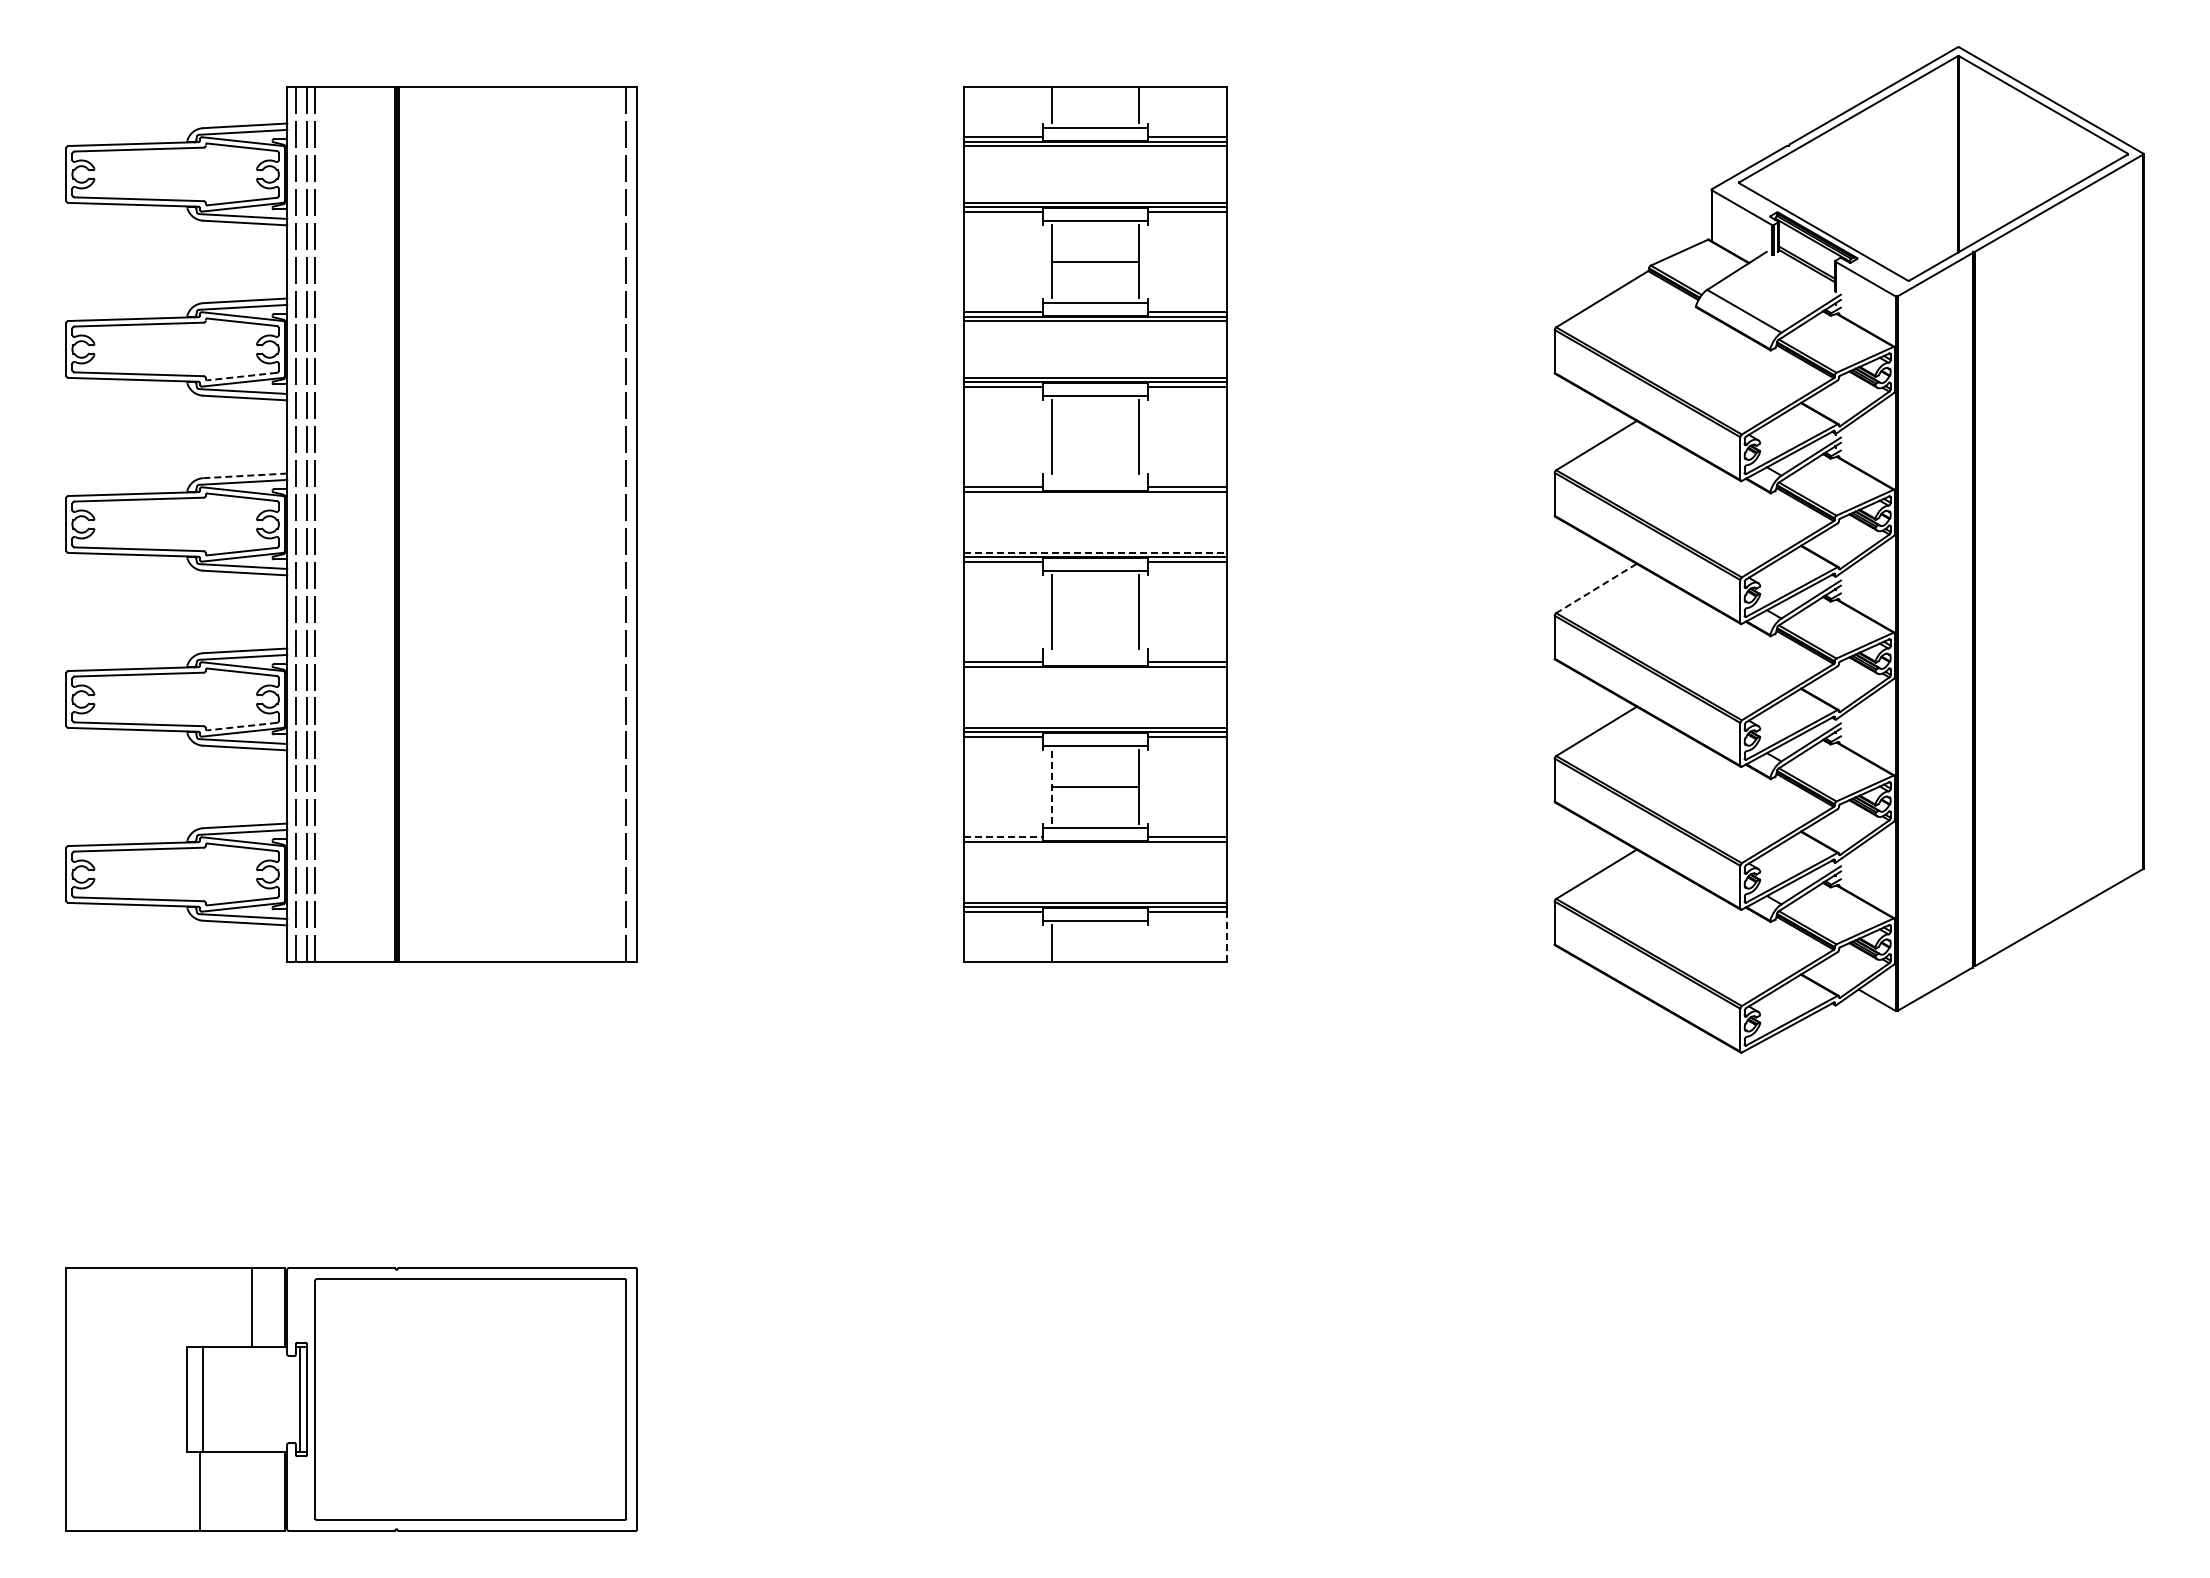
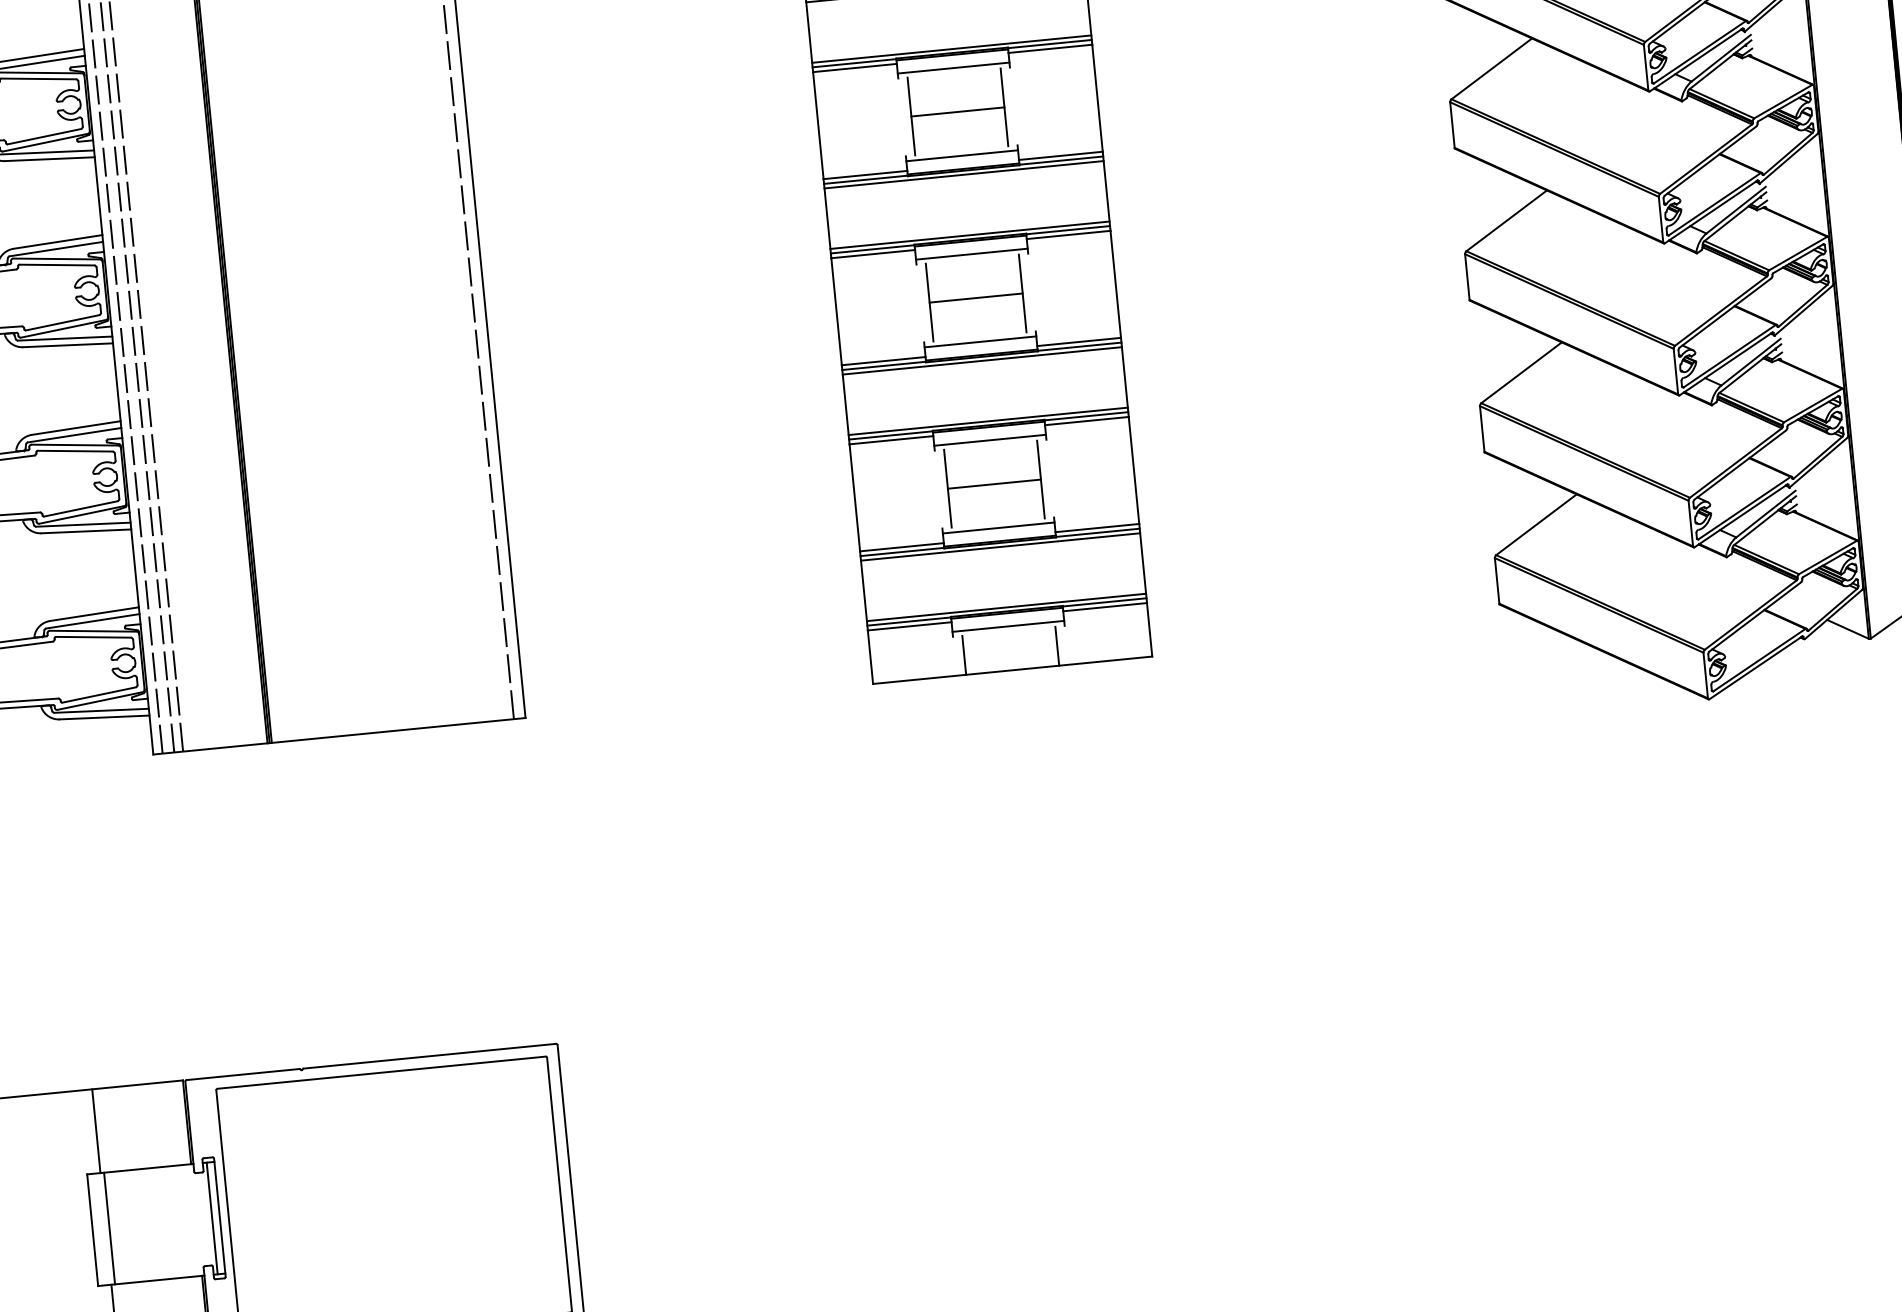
line: (241, 376) -> (43, 136), dashed -> solid
line: (1095, 436) -> (958, 111), added
line: (244, 475) -> (57, 241), dashed -> solid
line: (1094, 478) -> (961, 156), added
line: (1095, 496) -> (964, 175), added
line: (1095, 552) -> (970, 234), dashed -> solid
line: (1596, 588) -> (1506, 220), dashed -> solid
line: (1095, 611) -> (976, 297), added
line: (1094, 653) -> (979, 342), added
line: (1095, 671) -> (982, 361), added
line: (241, 726) -> (80, 508), dashed -> solid
line: (1051, 786) -> (947, 488), dashed -> solid
line: (1003, 837) -> (902, 547), dashed -> solid
line: (1095, 846) -> (1000, 547), added
line: (1226, 936) -> (1149, 629), dashed -> solid
line: (1139, 943) -> (1057, 645), added
line: (251, 1307) -> (96, 1131), moved

